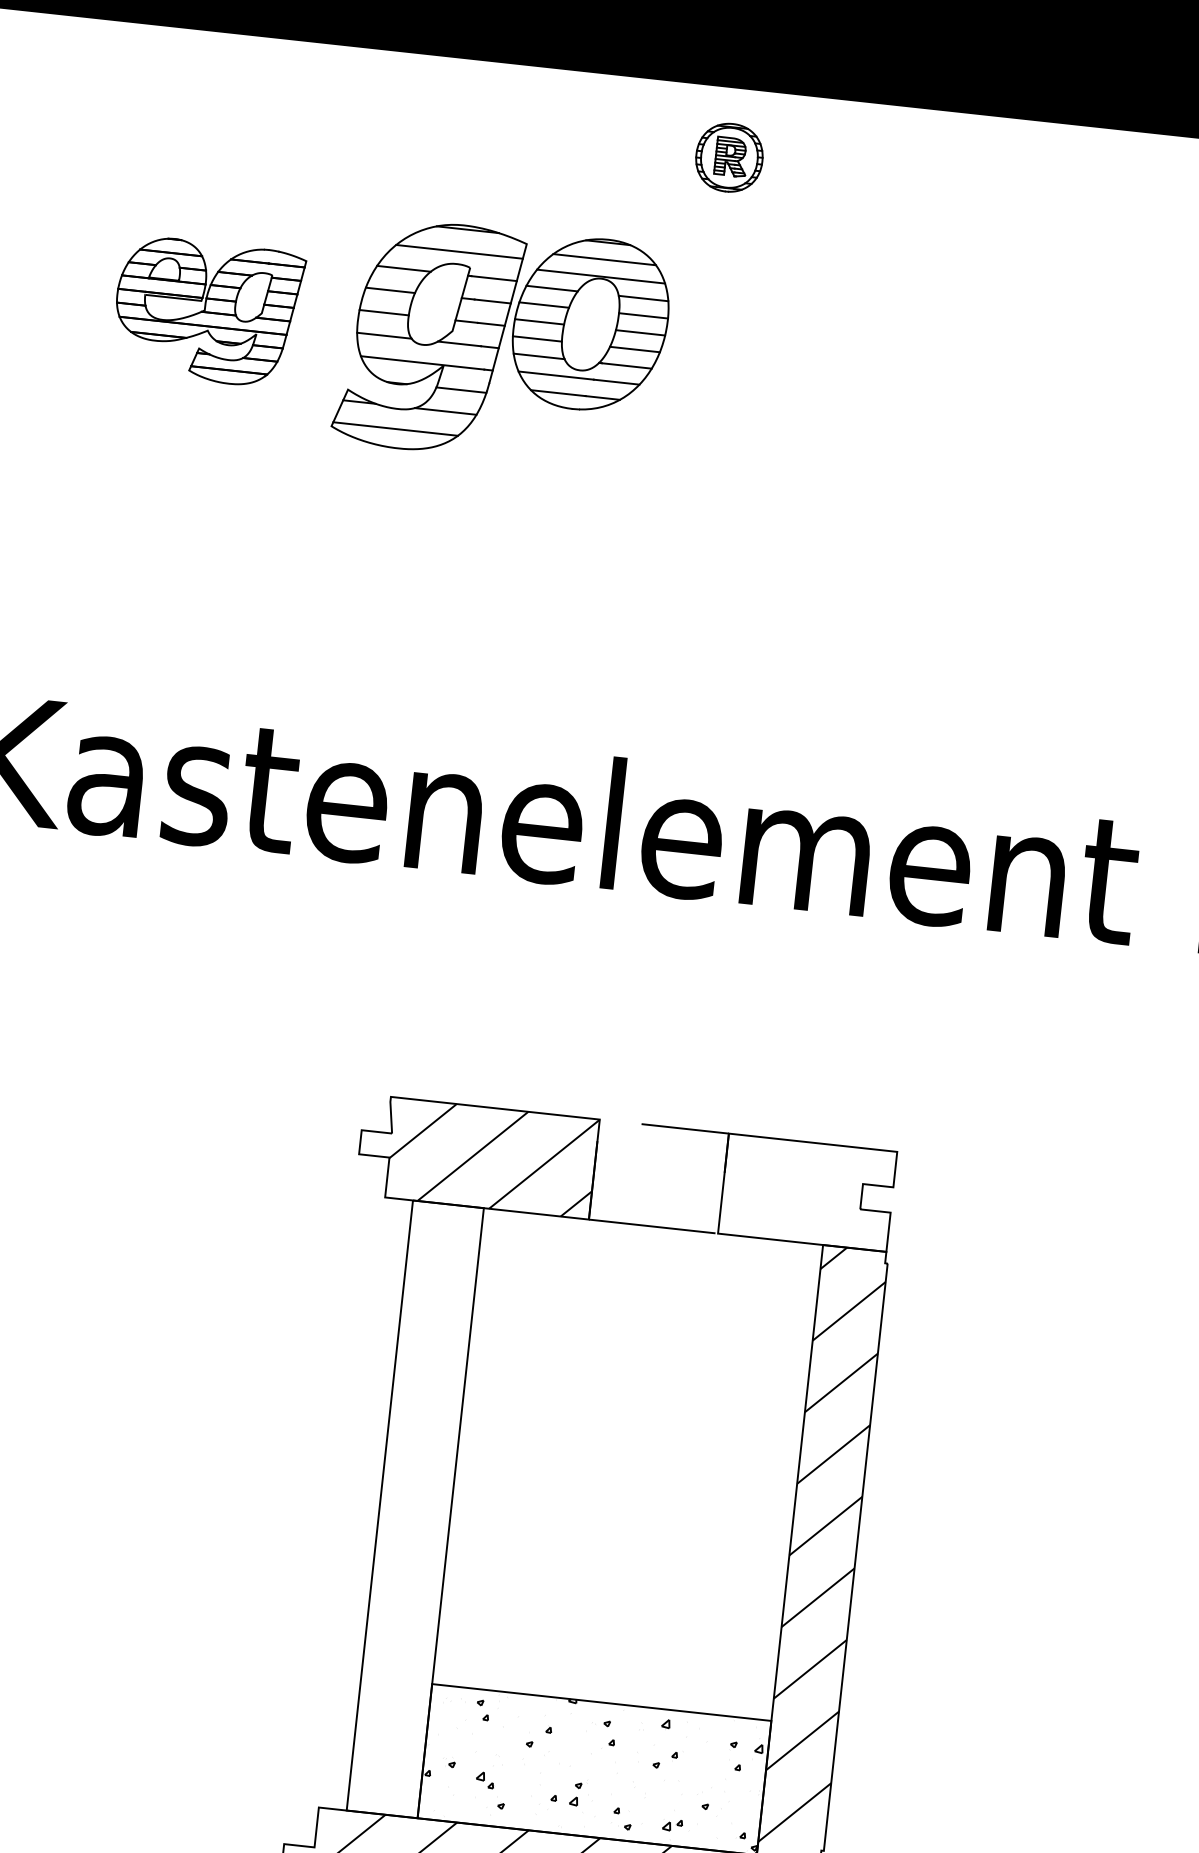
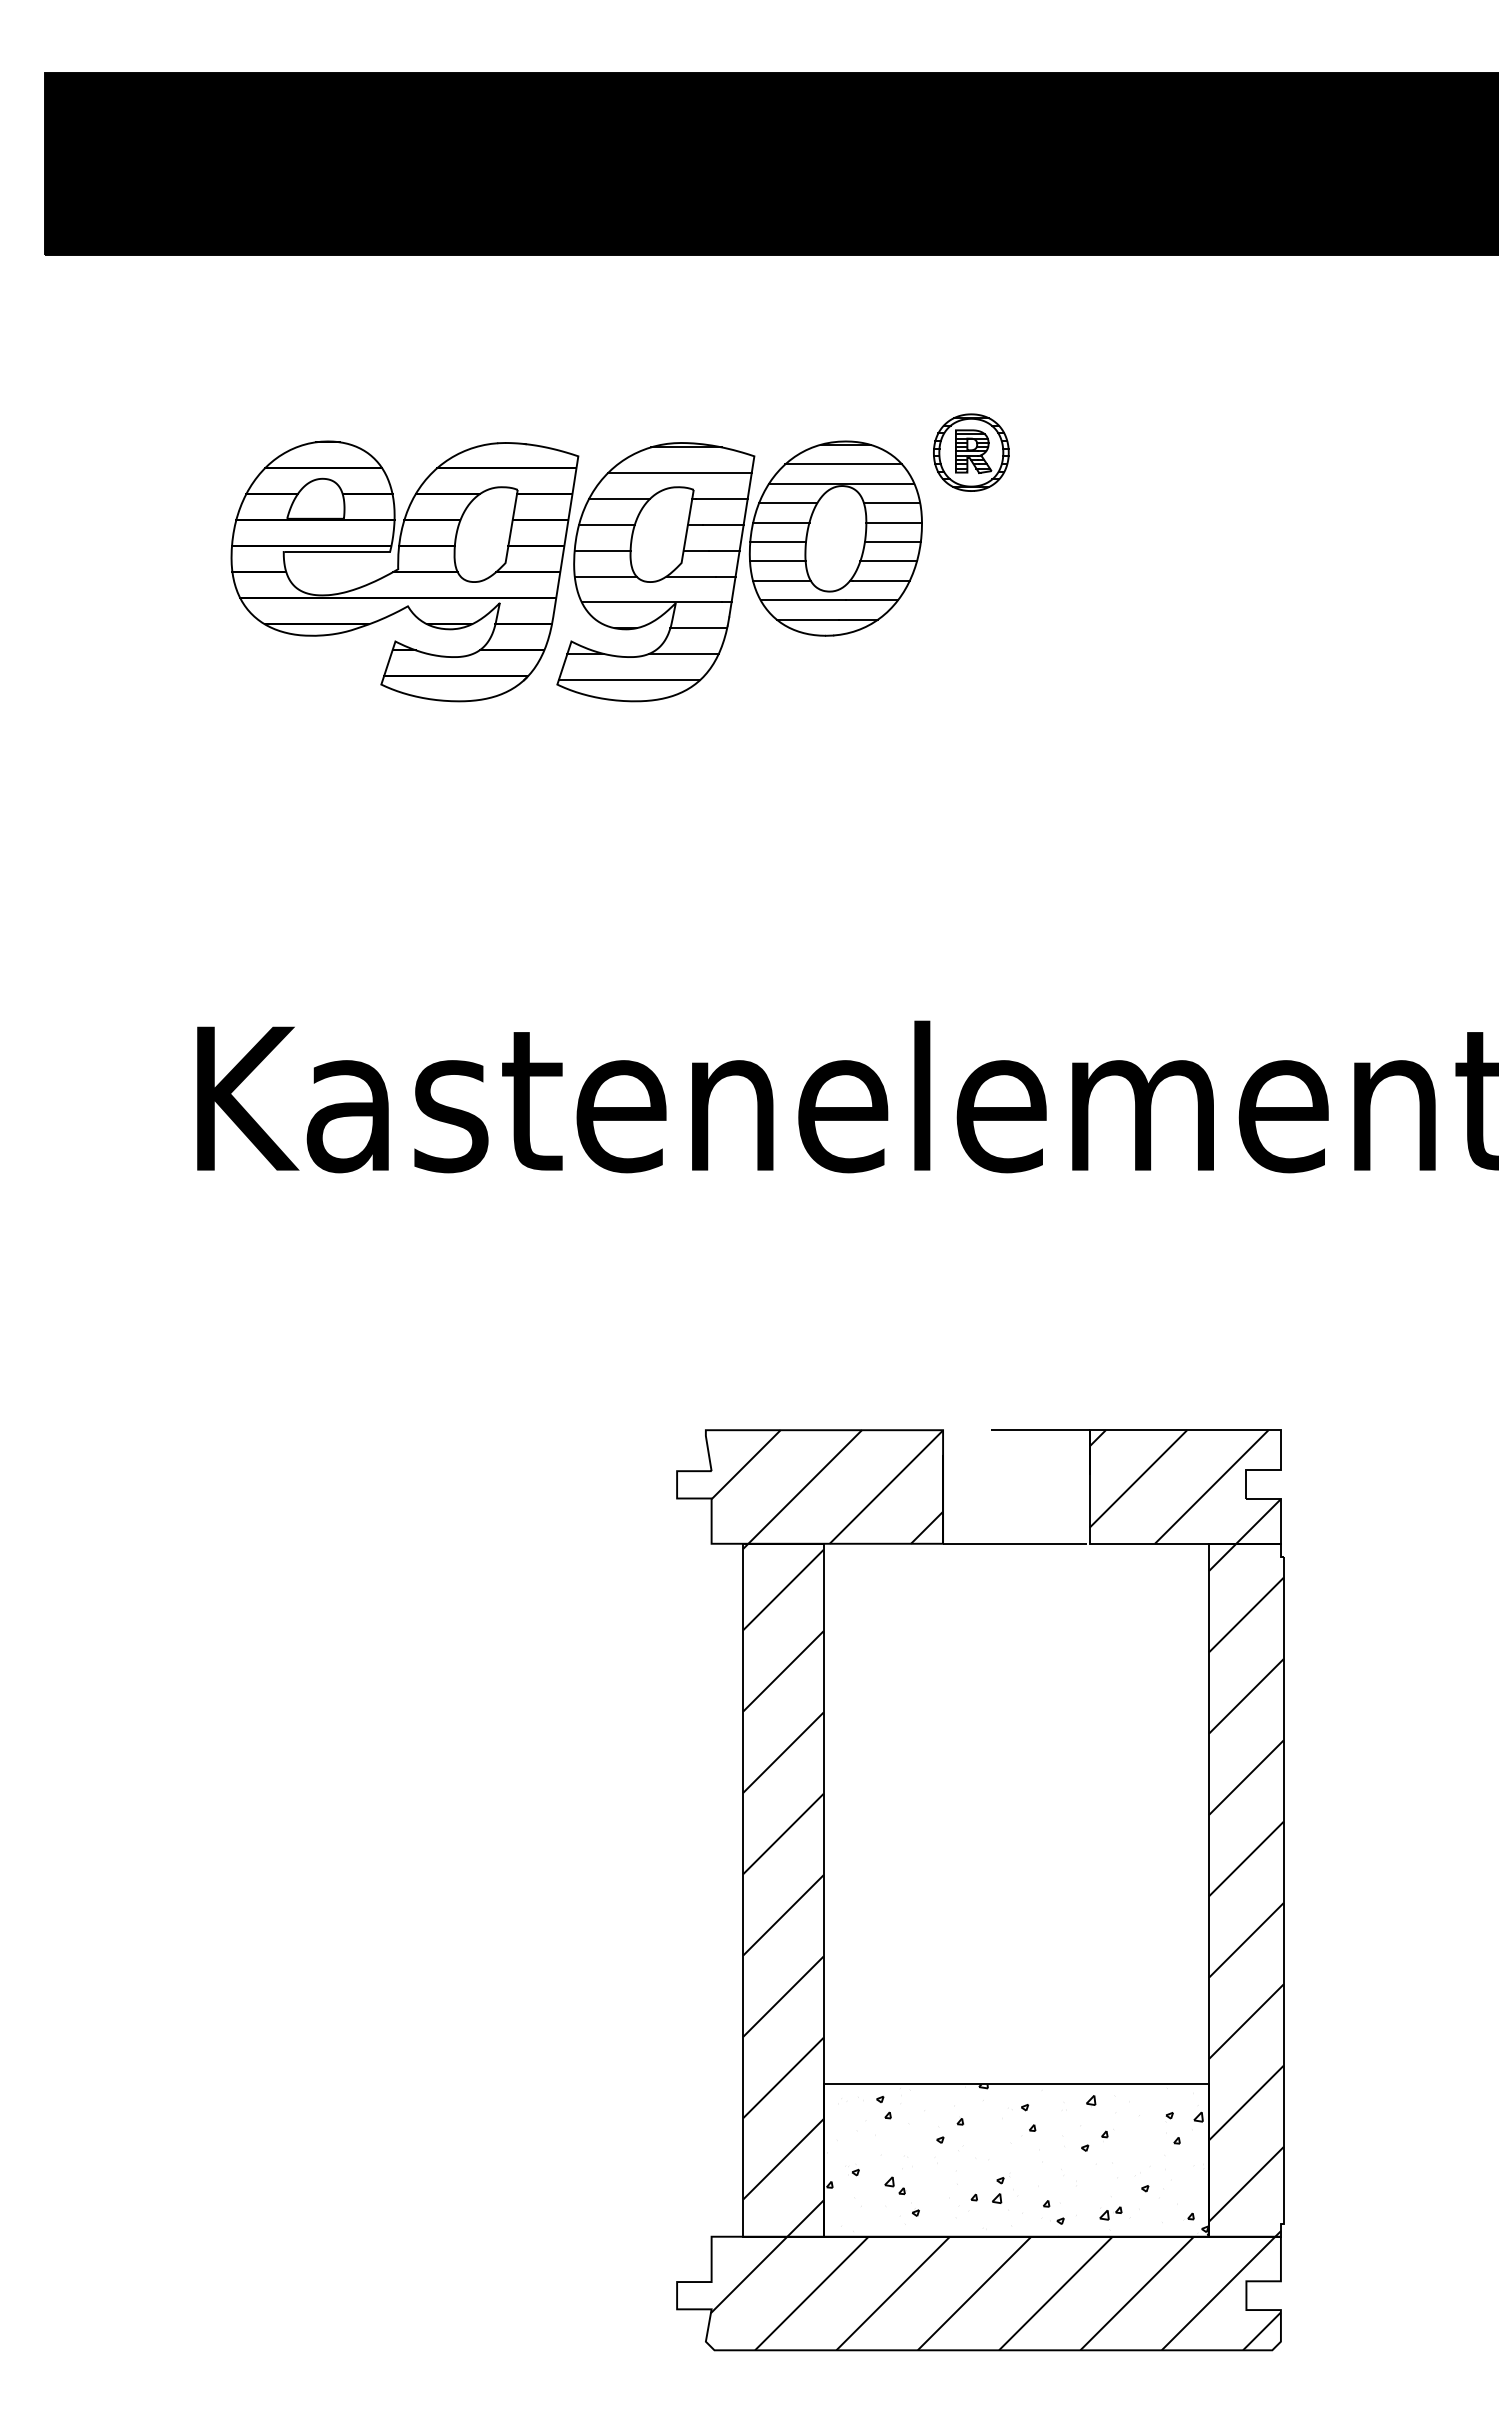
part: (729, 157) -> (971, 452), moved
part: (207, 312) -> (404, 571), size x1.67
hatch: (806, 1192) -> (1184, 1486), added
hatch: (415, 1508) -> (783, 1889), added

